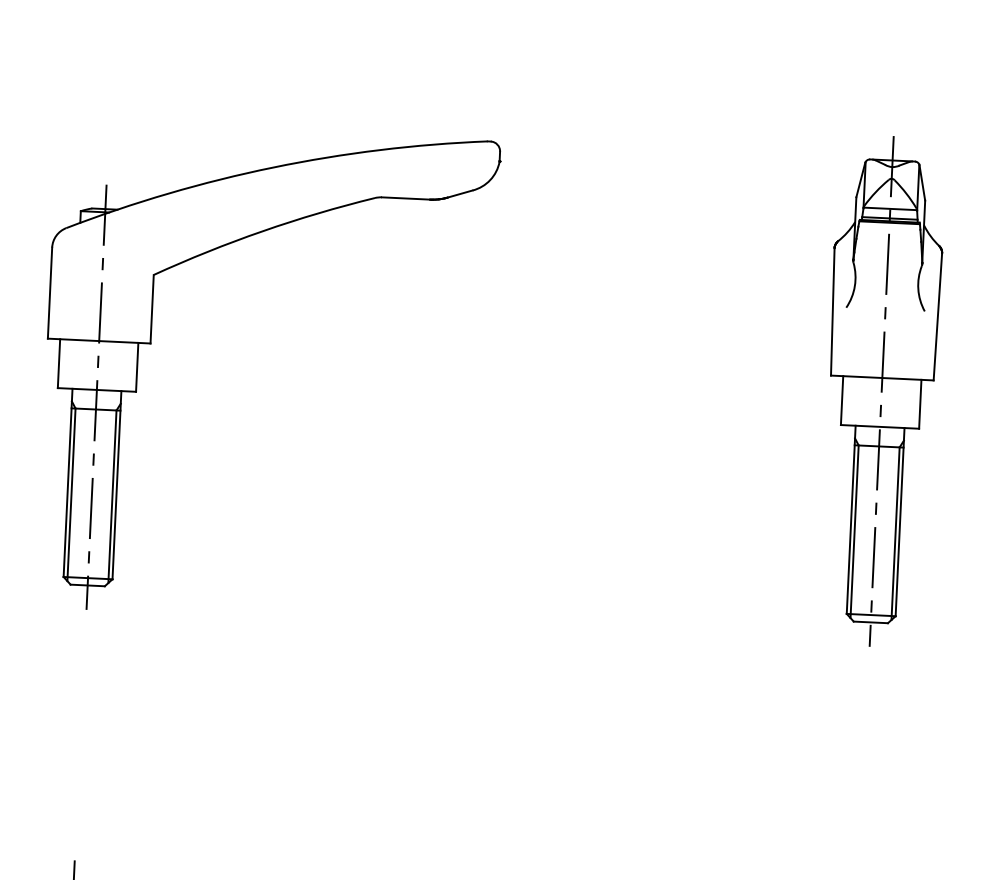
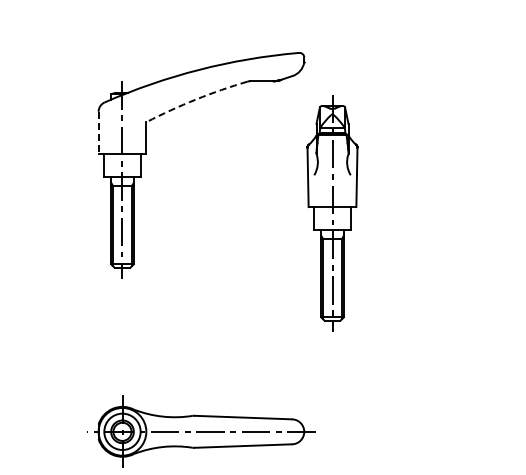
arc: (261, 231) -> (195, 99), solid -> dashed
line: (49, 294) -> (98, 133), solid -> dashed
part: (881, 391) -> (332, 213), moved

